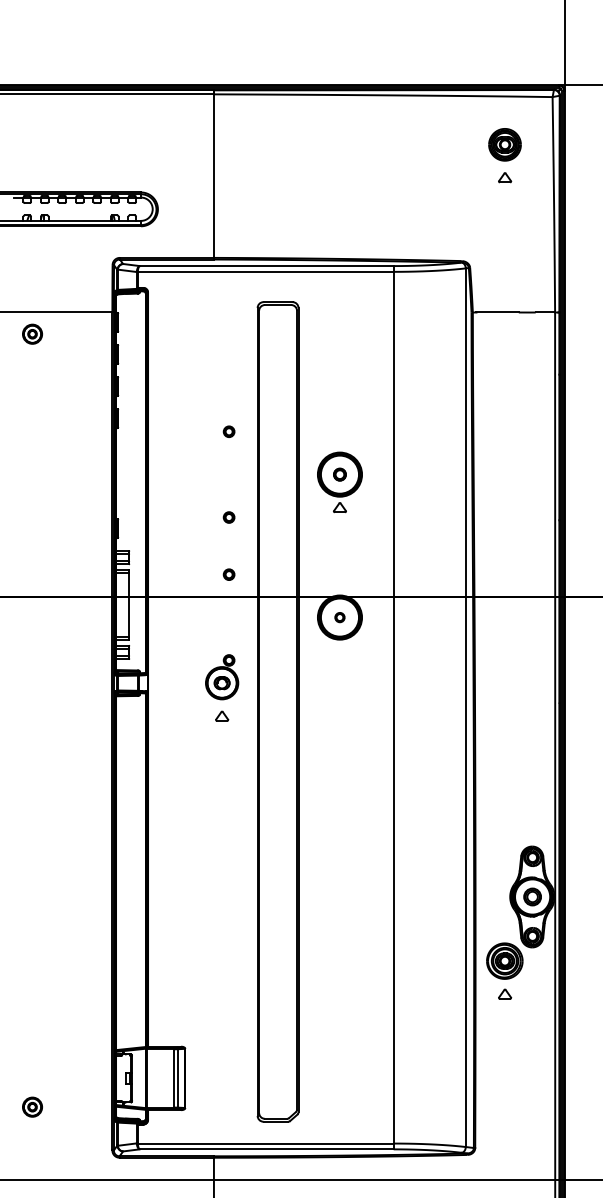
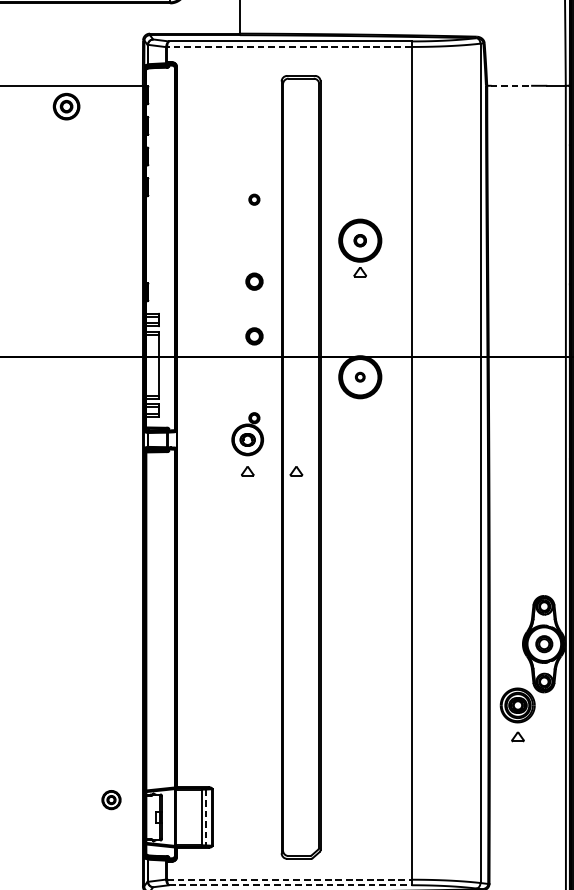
line: (265, 271) -> (289, 46), solid -> dashed
line: (498, 312) -> (511, 85), solid -> dashed
part: (32, 333) -> (66, 105), size x1.4
part: (228, 517) -> (253, 281), size x1.6
part: (228, 574) -> (253, 336), size x1.6
part: (273, 715) -> (296, 470), added
line: (178, 1078) -> (206, 817), solid -> dashed
part: (32, 1106) -> (111, 799), moved
line: (265, 1143) -> (289, 879), solid -> dashed
line: (266, 1149) -> (290, 885), solid -> dashed

